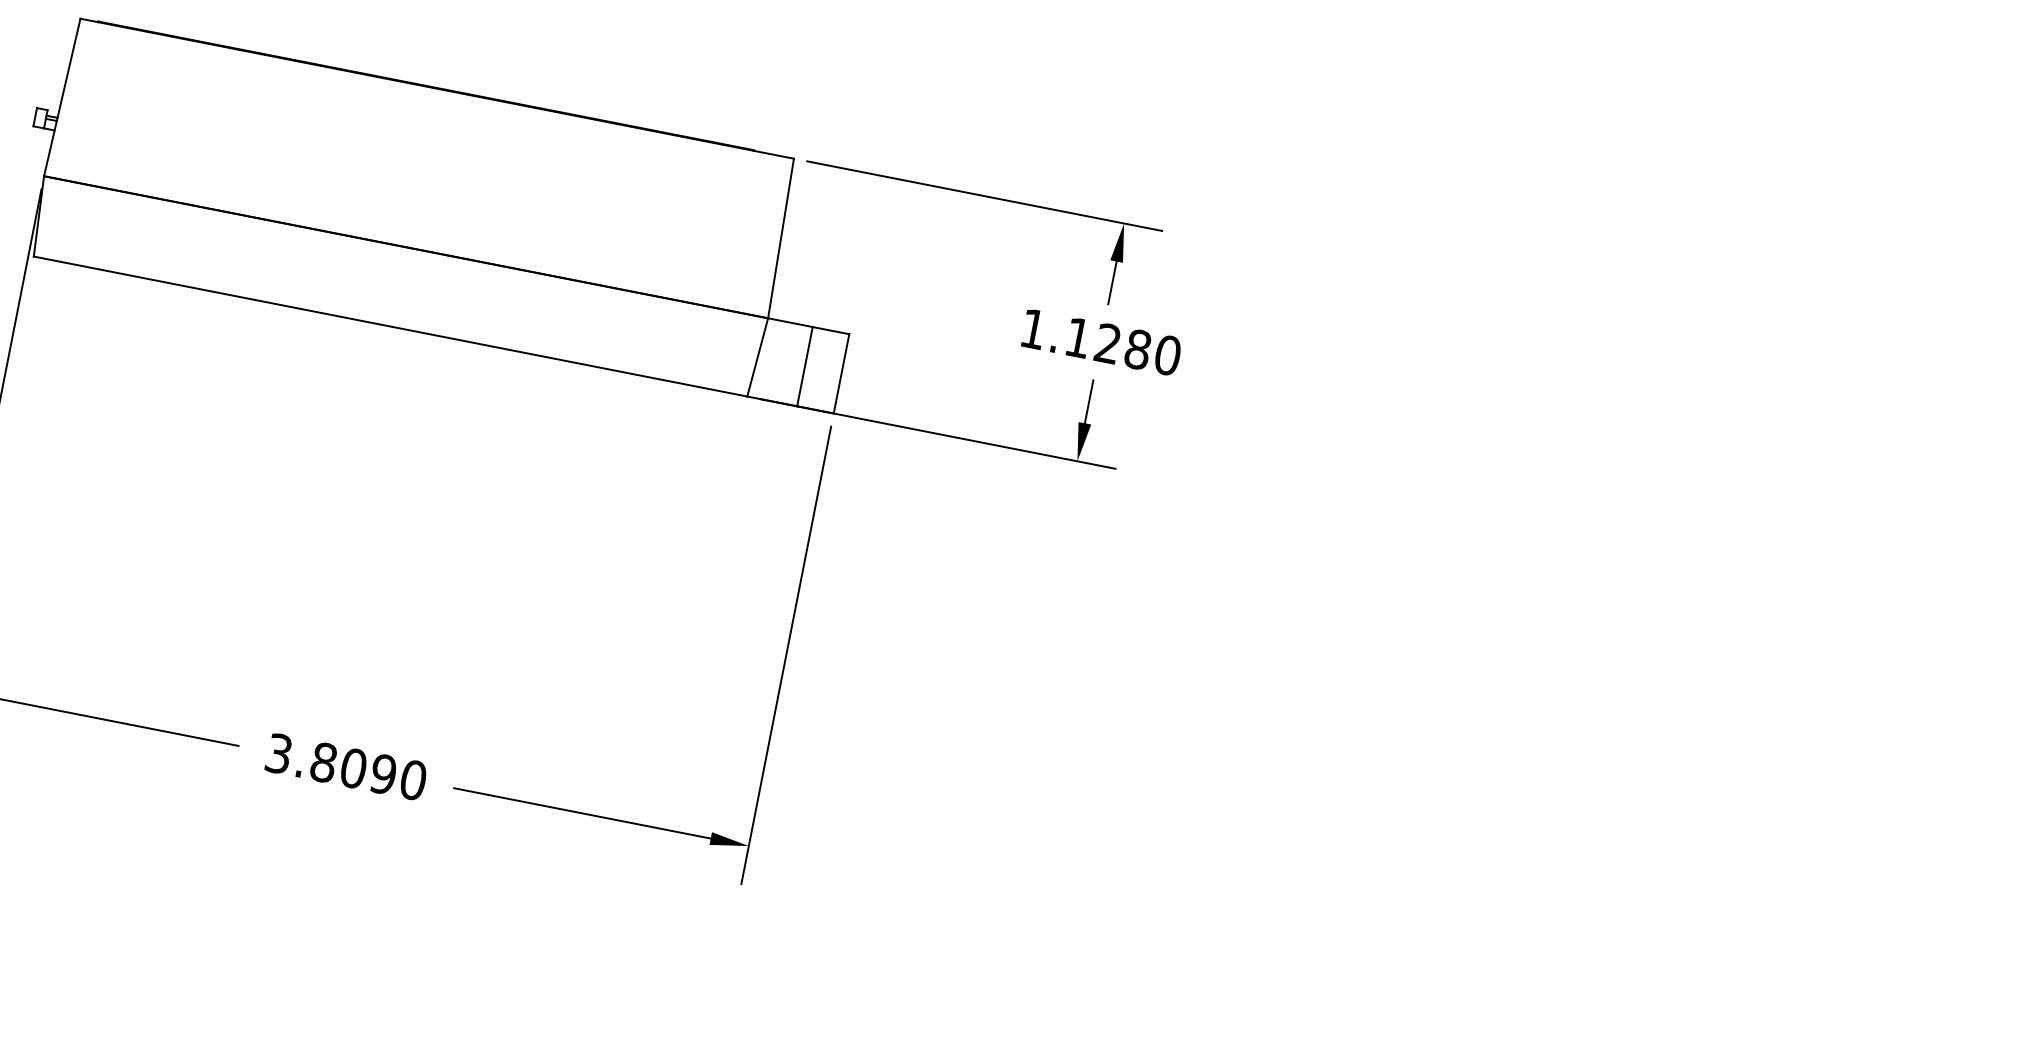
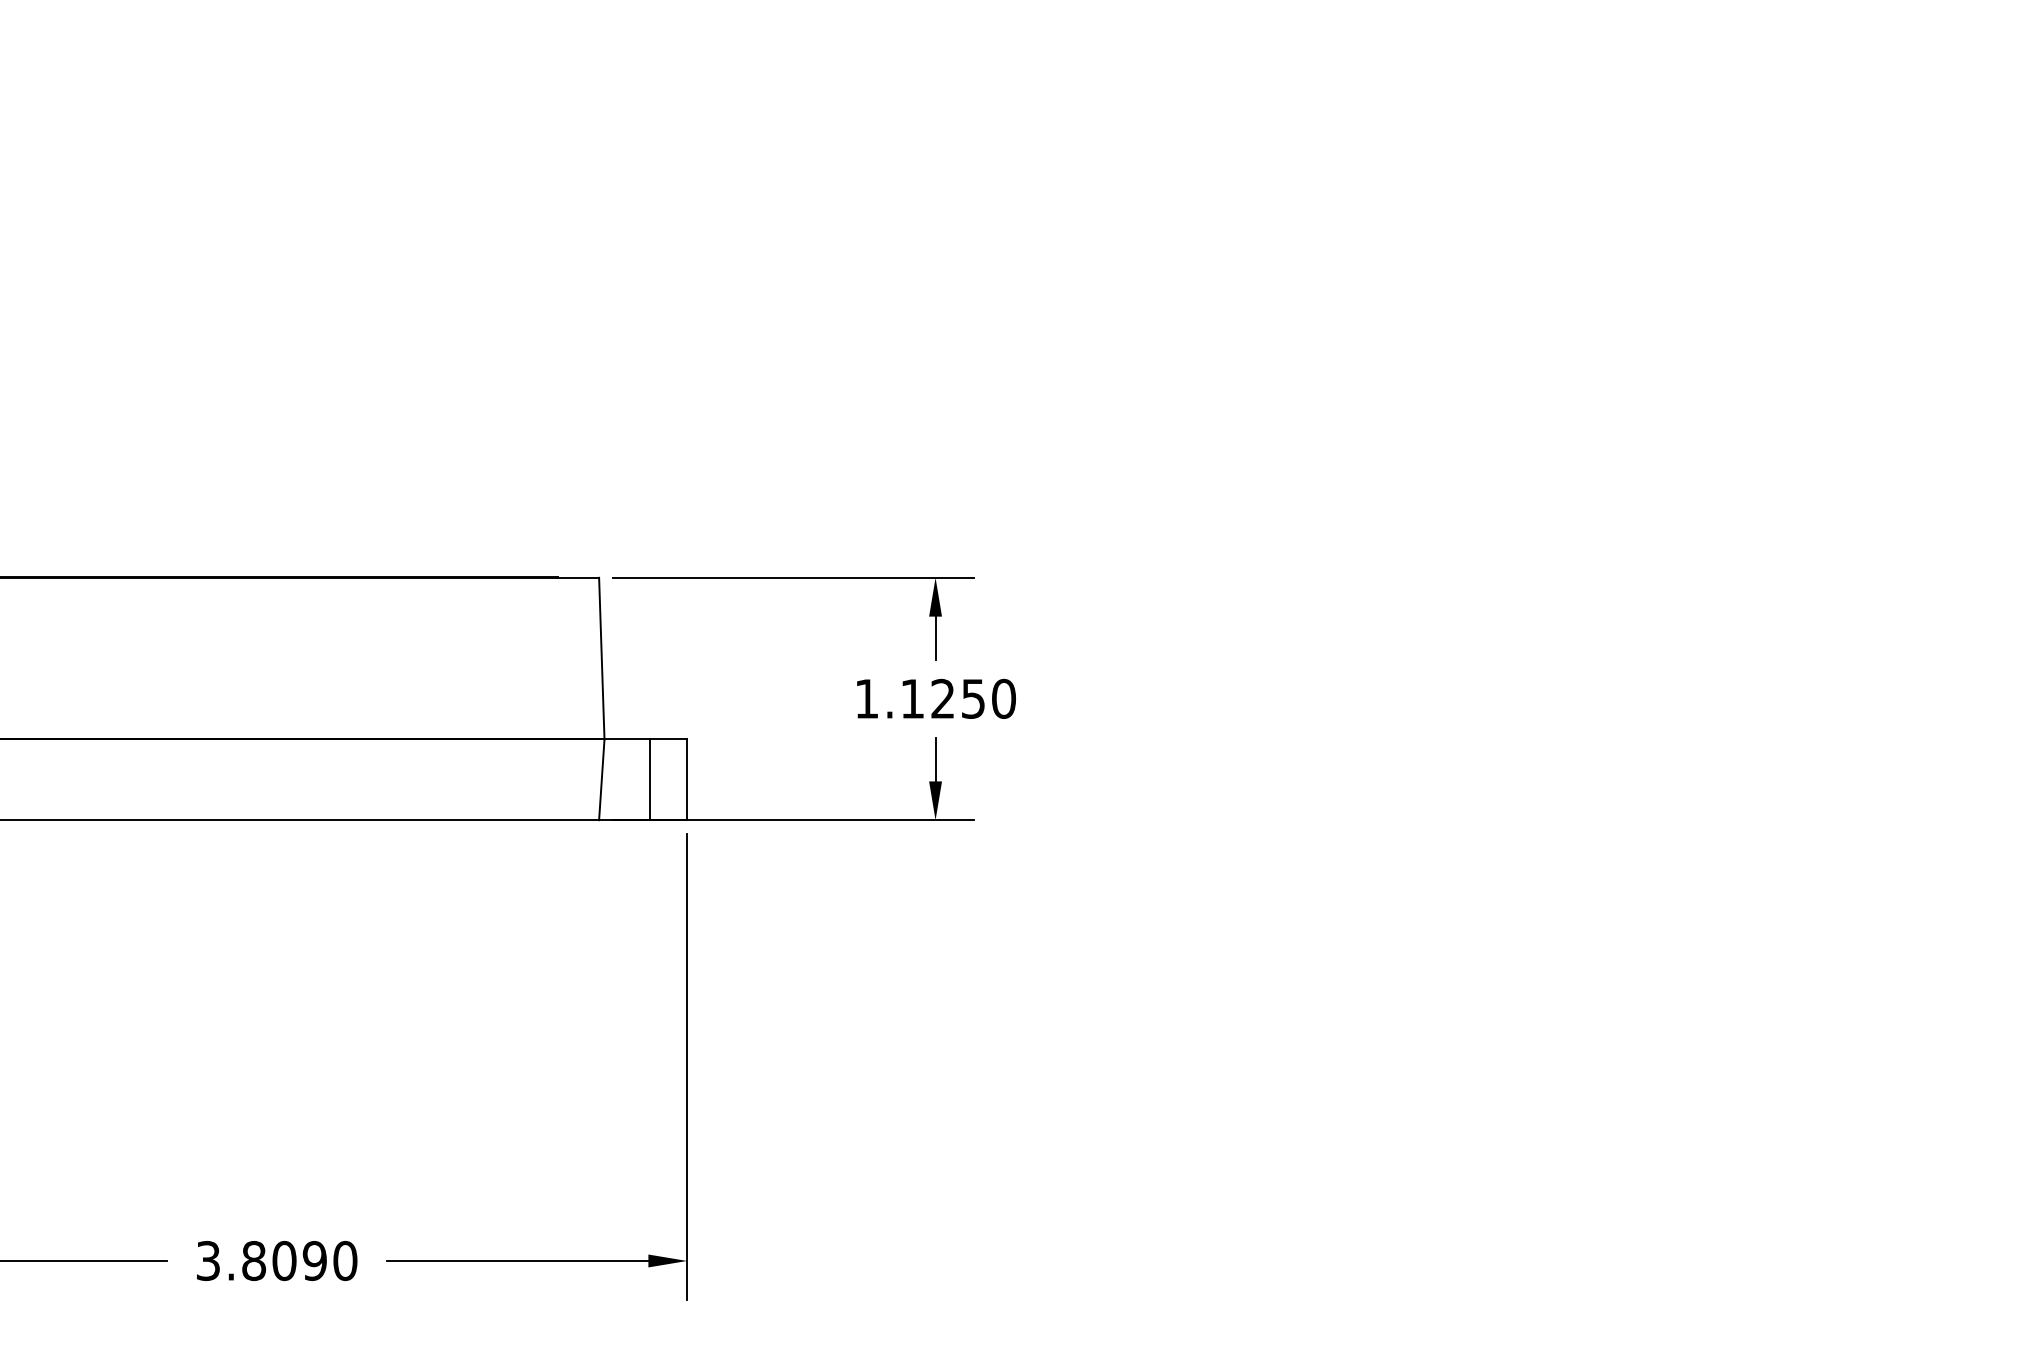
text: (1138, 349) -> (973, 698), 1.1280 -> 1.1250

